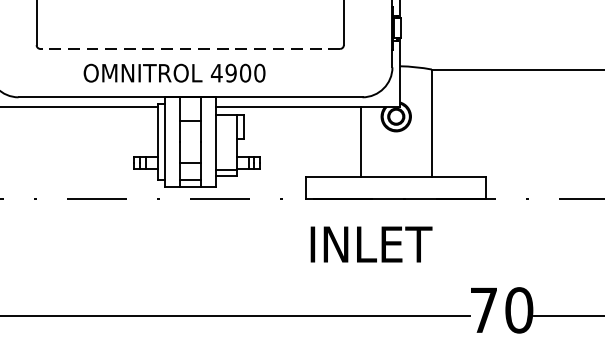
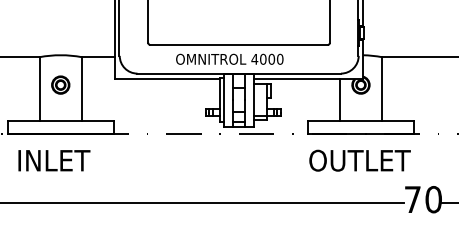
line: (190, 49) -> (239, 45), dashed -> solid
text: (231, 73) -> (263, 59), 4900 -> 4000
text: (393, 244) -> (359, 160), INLET -> OUTLET

